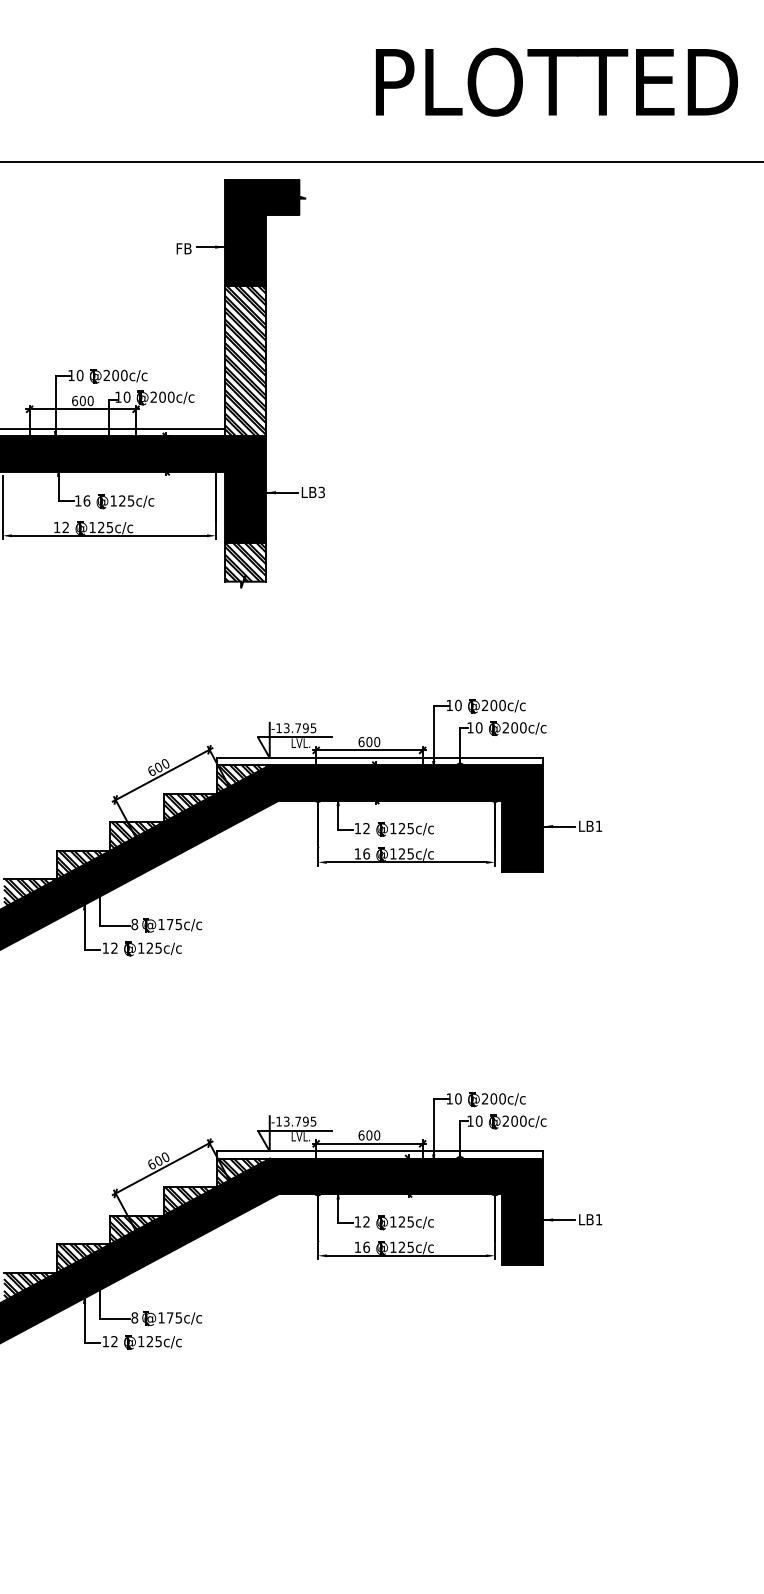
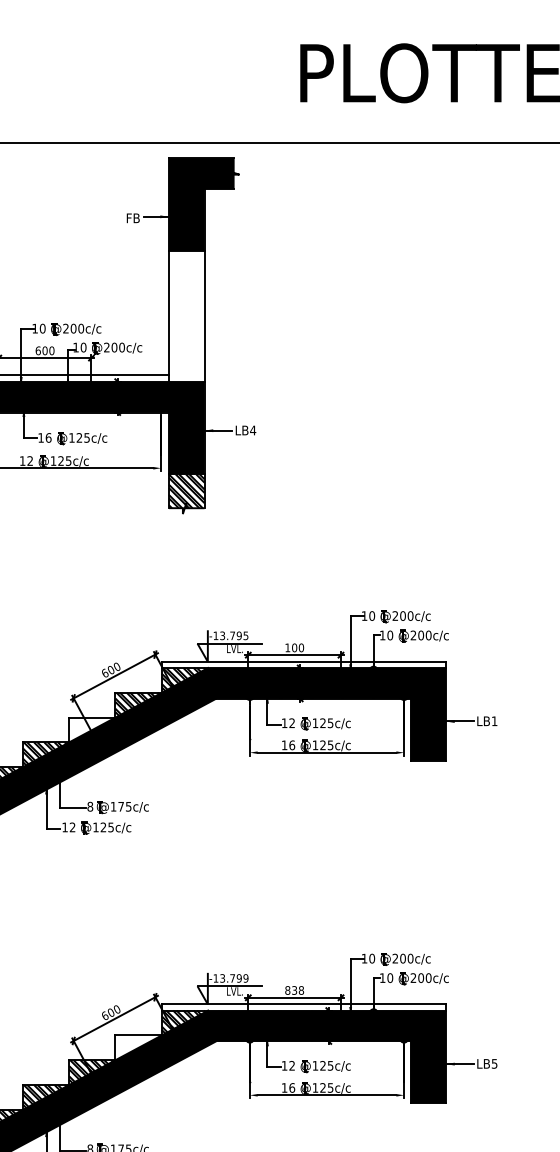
hatch: (245, 361) -> (186, 316), removed
text: (321, 492) -> (252, 430), LB3 -> LB4
text: (361, 742) -> (287, 648), 600 -> 100
hatch: (136, 835) -> (91, 729), removed
text: (313, 1121) -> (245, 978), -13.795 -> -13.799
text: (369, 1135) -> (294, 990), 600 -> 838
hatch: (189, 1200) -> (137, 1047), removed
text: (598, 1219) -> (494, 1063), LB1 -> LB5

